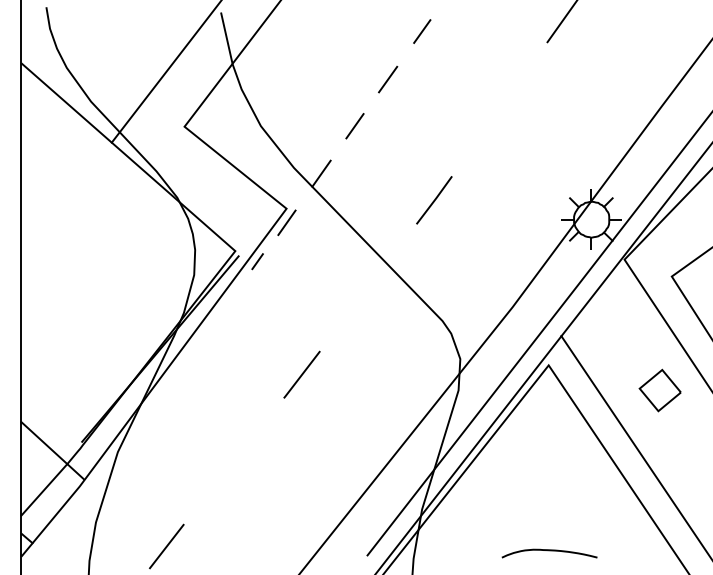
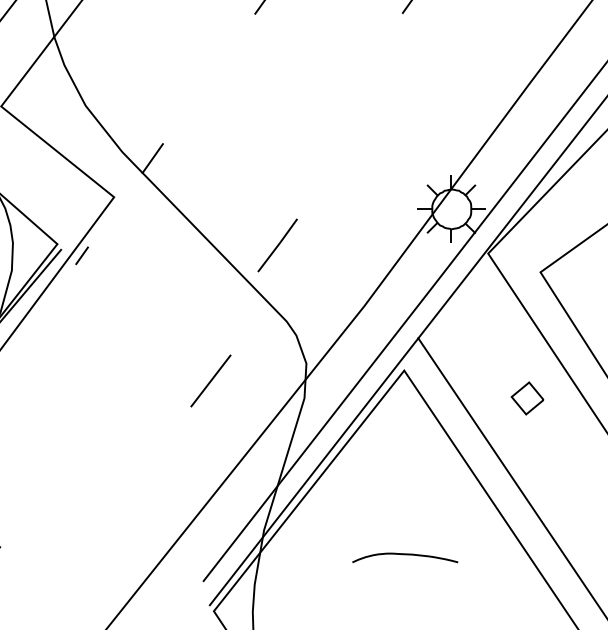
line: (388, 79) -> (226, 54), removed
line: (354, 126) -> (189, 106), removed
line: (434, 200) -> (277, 245), moved
line: (286, 222) -> (114, 212), removed
line: (301, 374) -> (210, 380), moved
part: (659, 390) -> (526, 398), size x0.7
curve: (549, 551) -> (405, 555), moved

